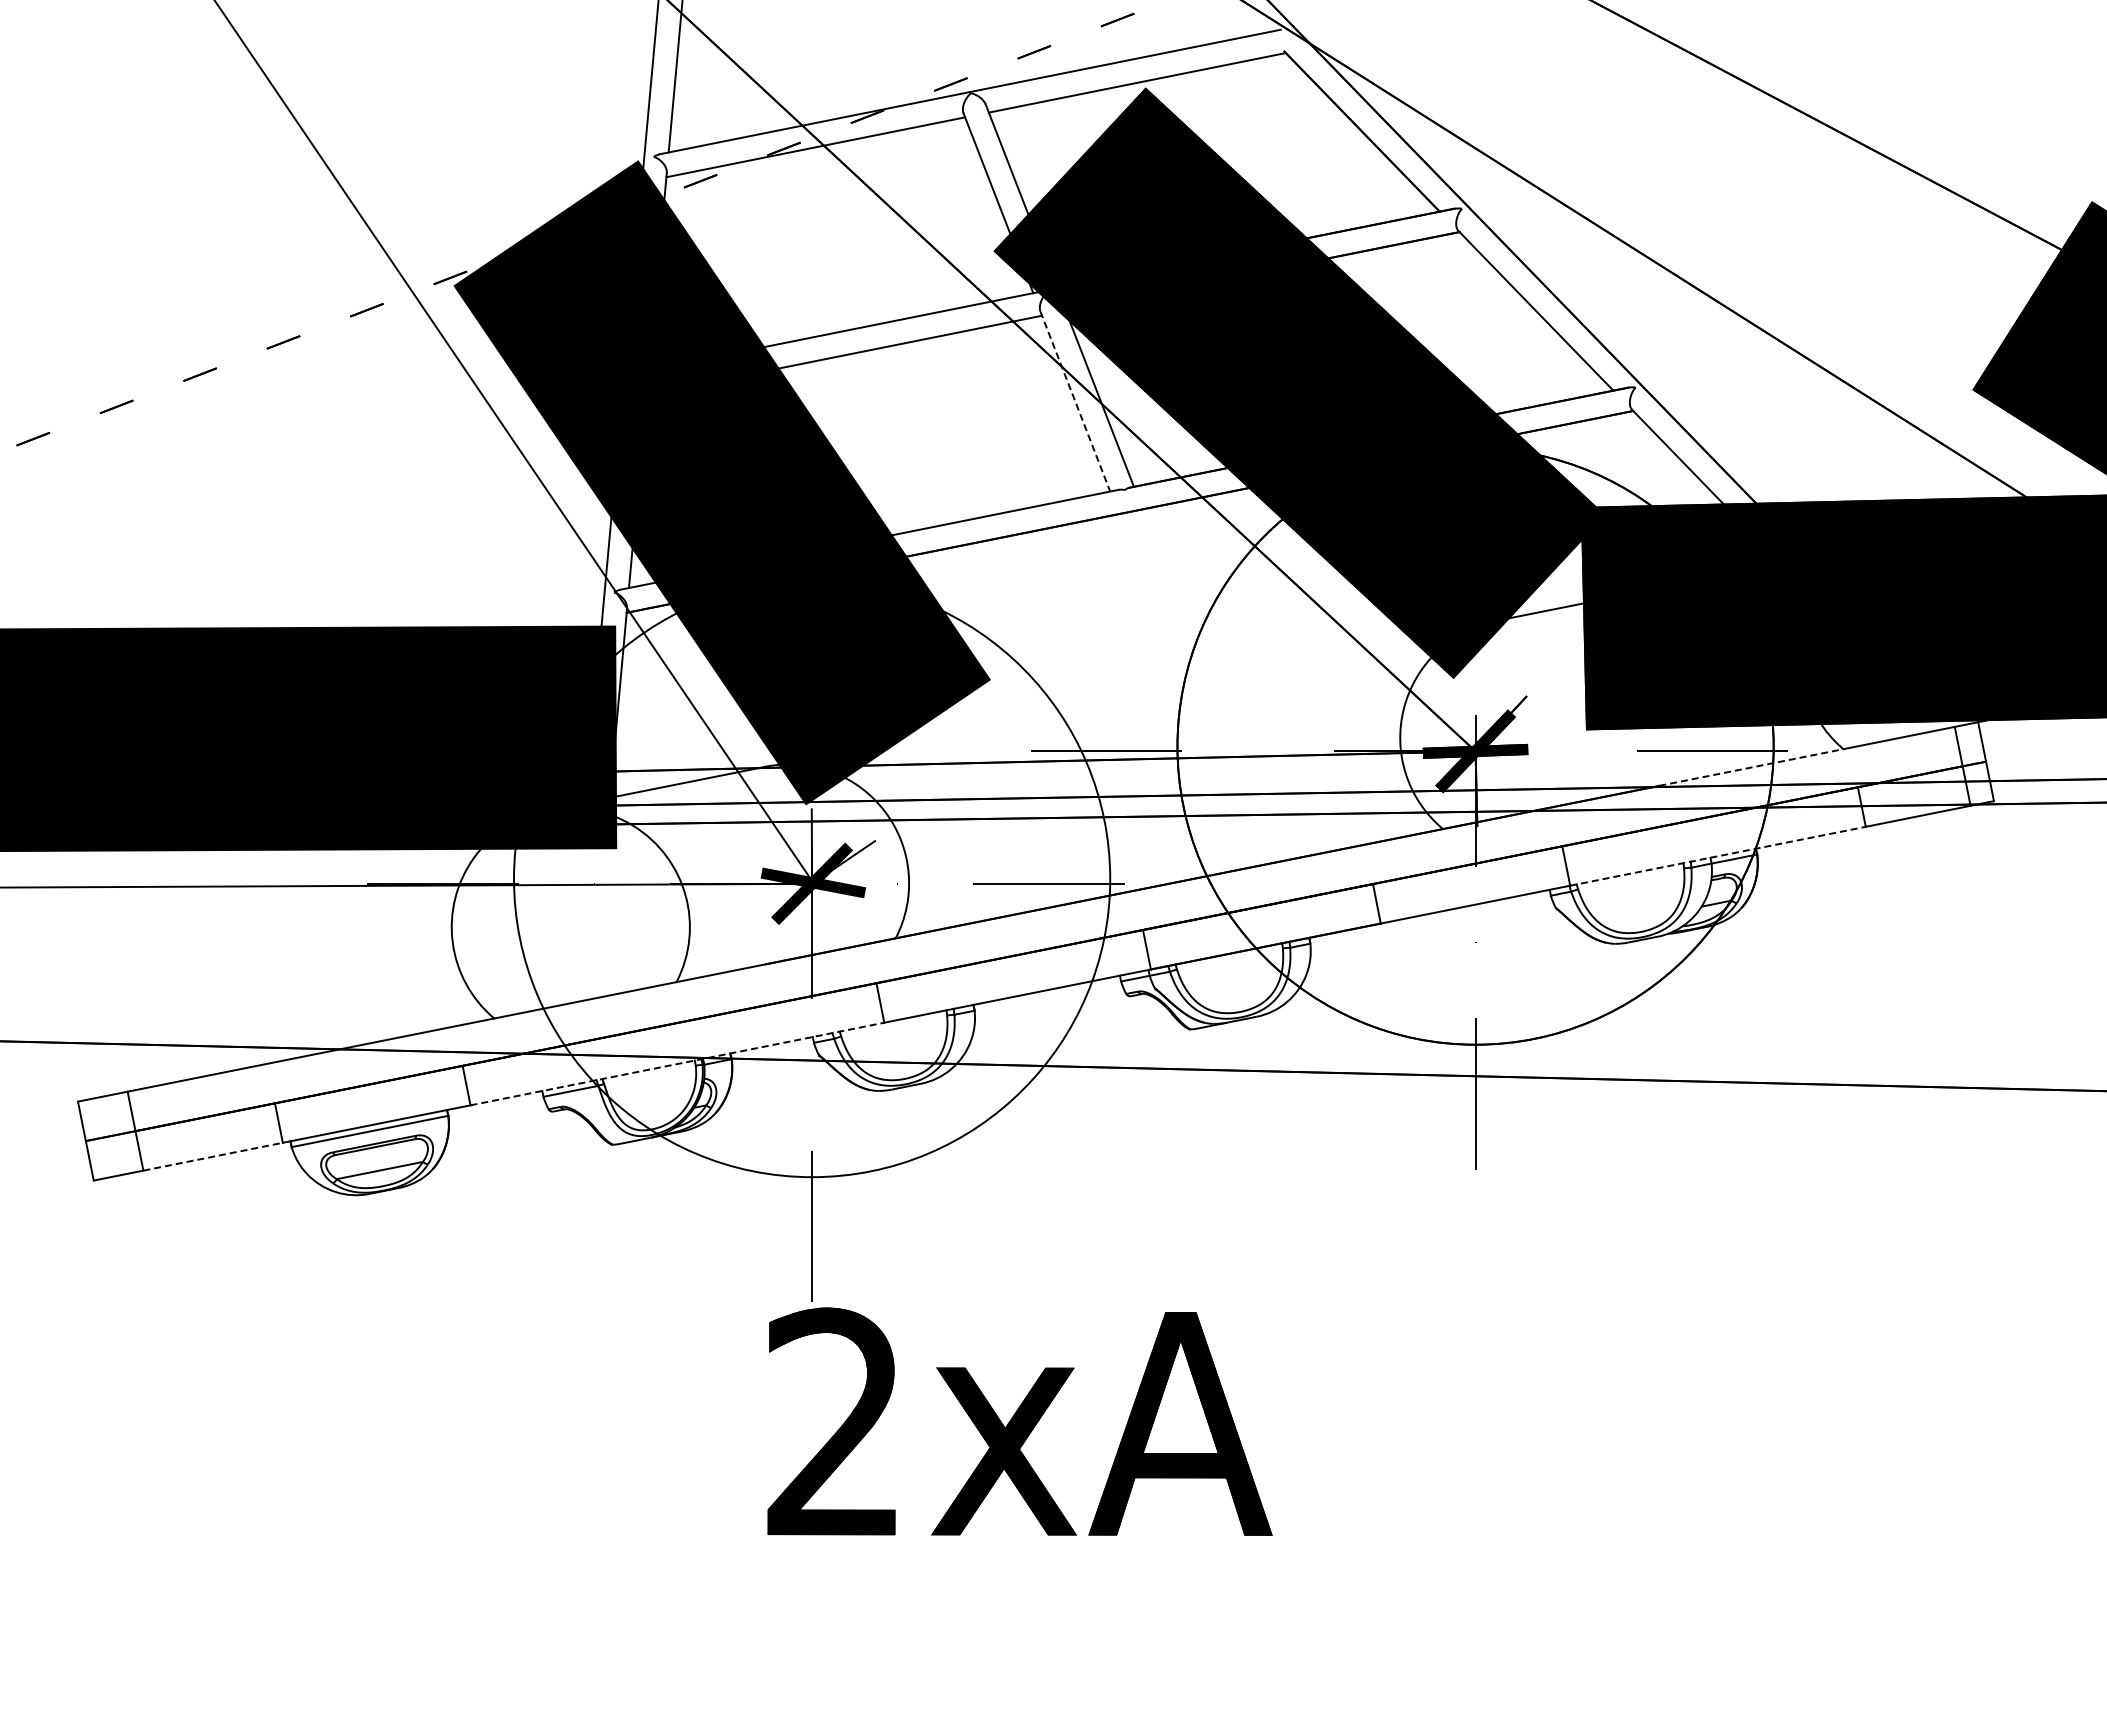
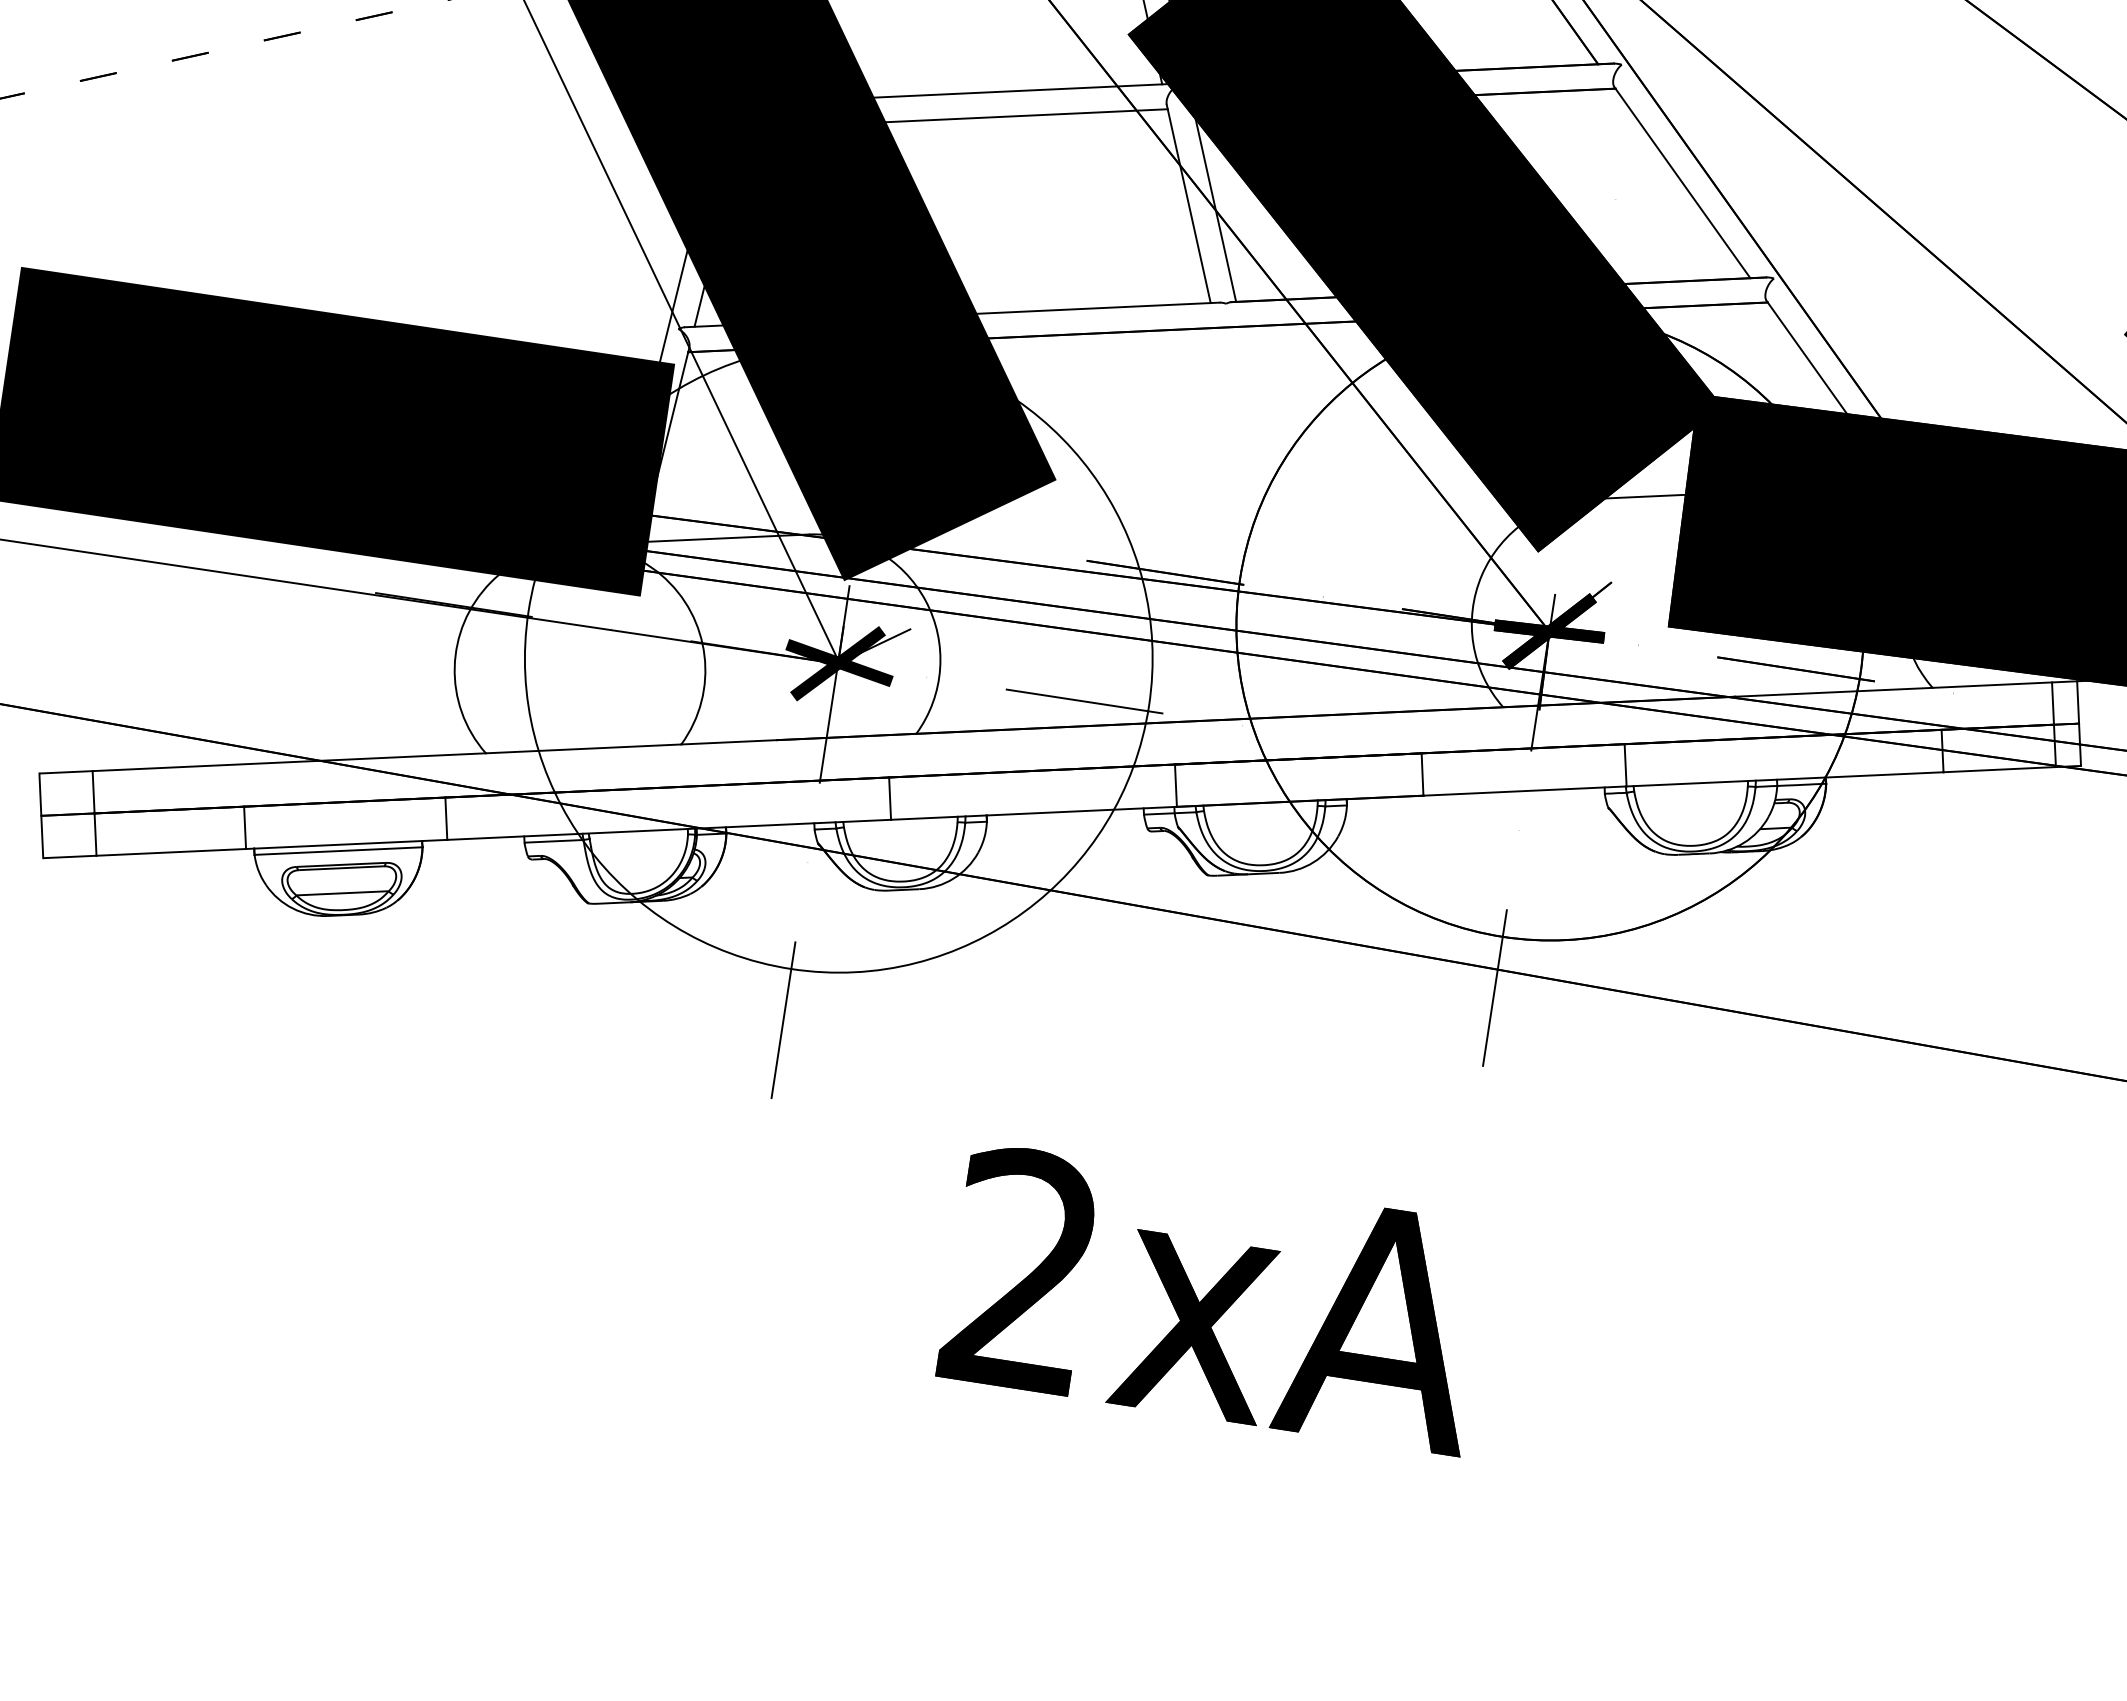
line: (1075, 401) -> (1188, 203), dashed -> solid
line: (1751, 767) -> (1834, 692), dashed -> solid
line: (1718, 856) -> (1785, 779), dashed -> solid
line: (677, 1064) -> (669, 830), dashed -> solid
line: (213, 1156) -> (171, 852), dashed -> solid
text: (1019, 1421) -> (1215, 1298), moved

